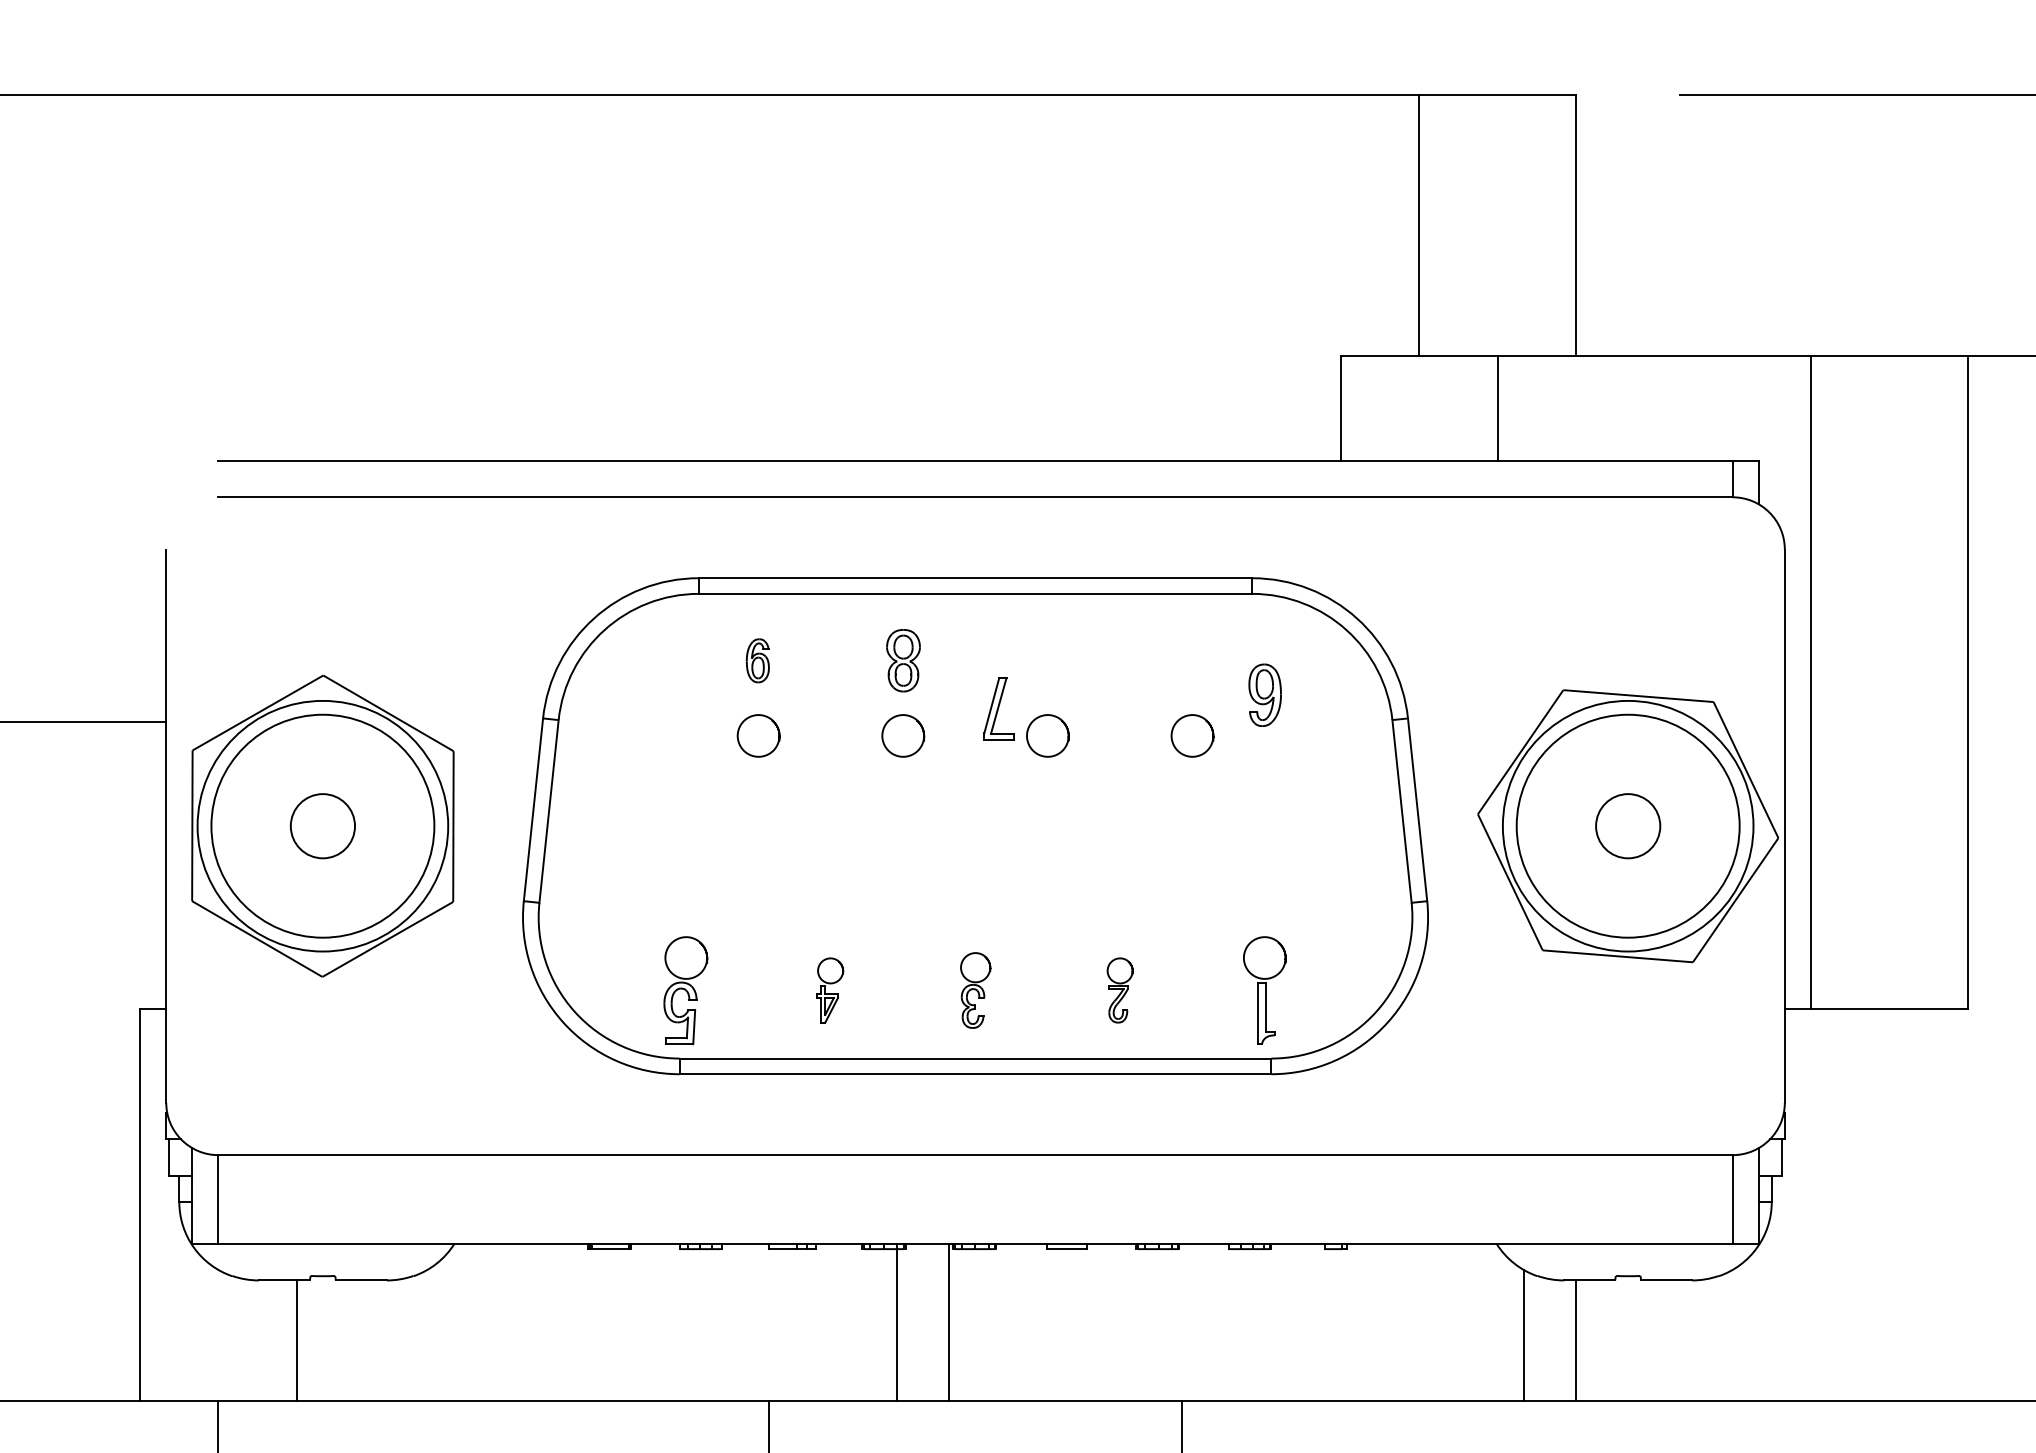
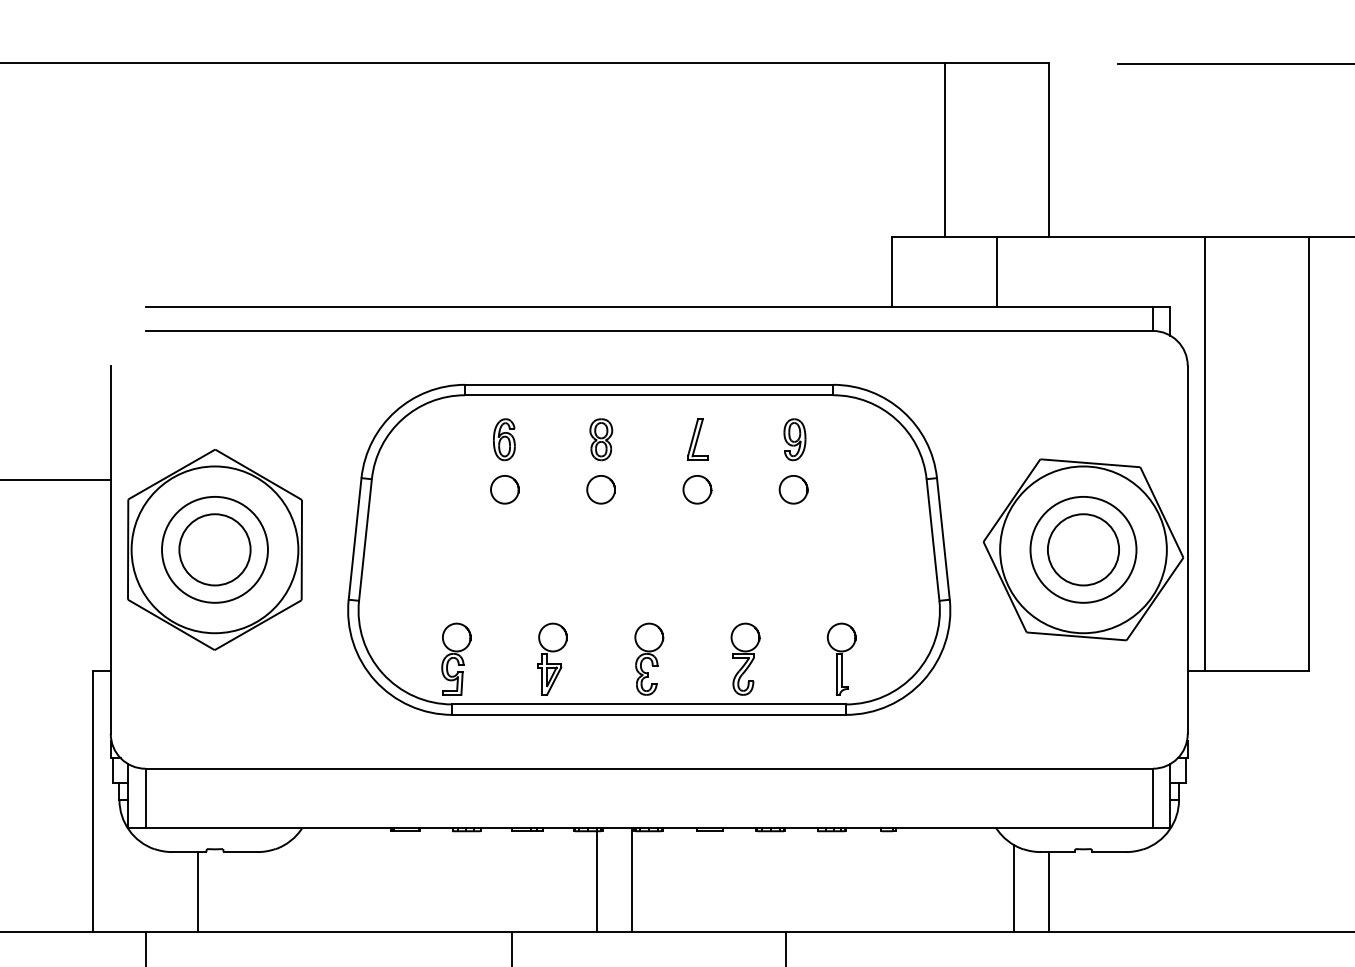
part: (757, 660) -> (504, 439), size x1.43
part: (1264, 694) -> (794, 439), moved
part: (998, 708) -> (697, 439), moved
circle: (322, 825) -> (214, 549), size x0.71
circle: (322, 825) -> (214, 549), size x1.67
circle: (1628, 825) -> (1083, 549), size x0.71
circle: (1628, 825) -> (1083, 549), size x1.67
part: (830, 989) -> (552, 658), size x1.67
part: (975, 989) -> (649, 658), size x1.43
part: (1120, 989) -> (745, 658), size x1.67

